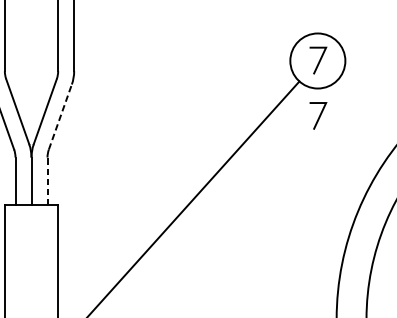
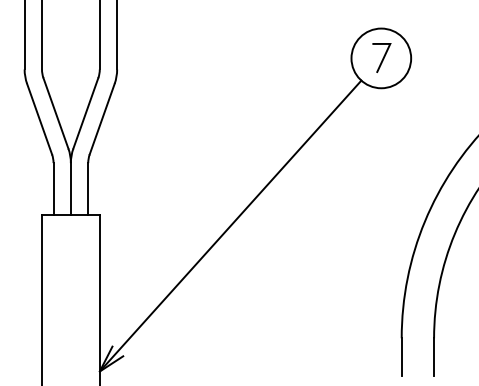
line: (60, 116) -> (102, 118), dashed -> solid
line: (318, 116) -> (382, 118), removed
line: (47, 181) -> (88, 189), dashed -> solid

